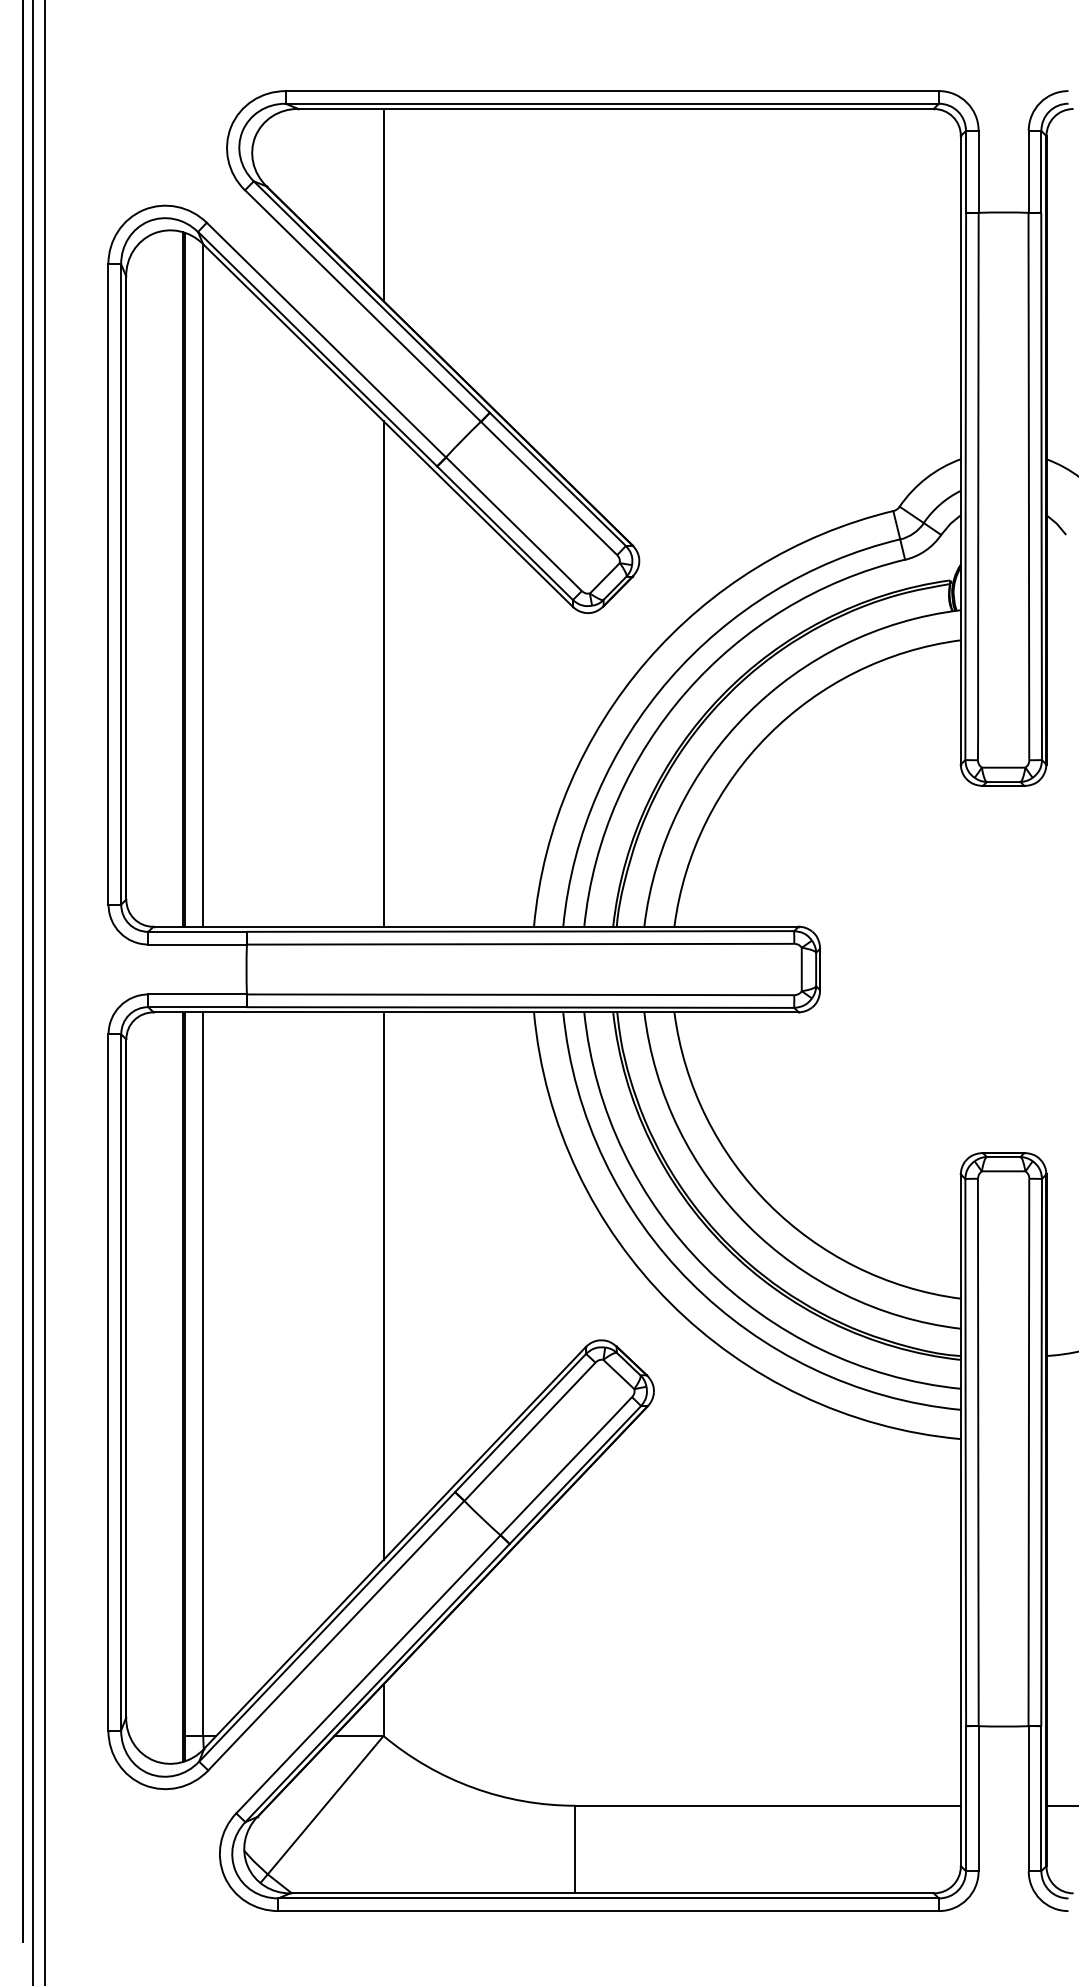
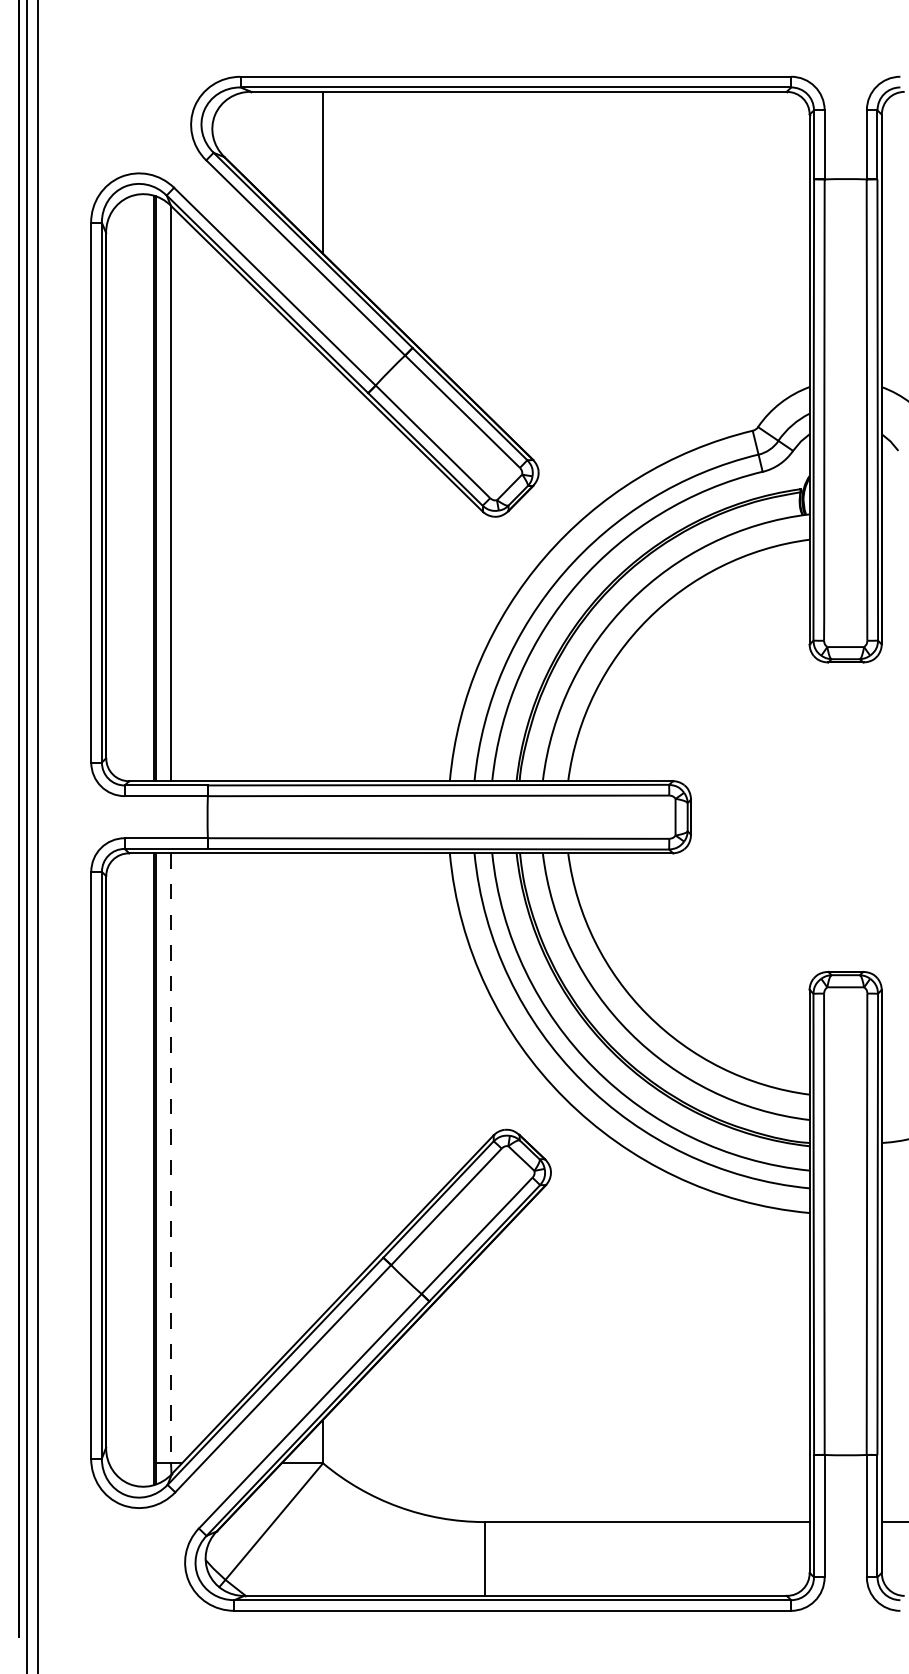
line: (383, 673) -> (323, 567), removed
line: (383, 1285) -> (323, 1083), removed
line: (203, 1374) -> (171, 1158), solid -> dashed

